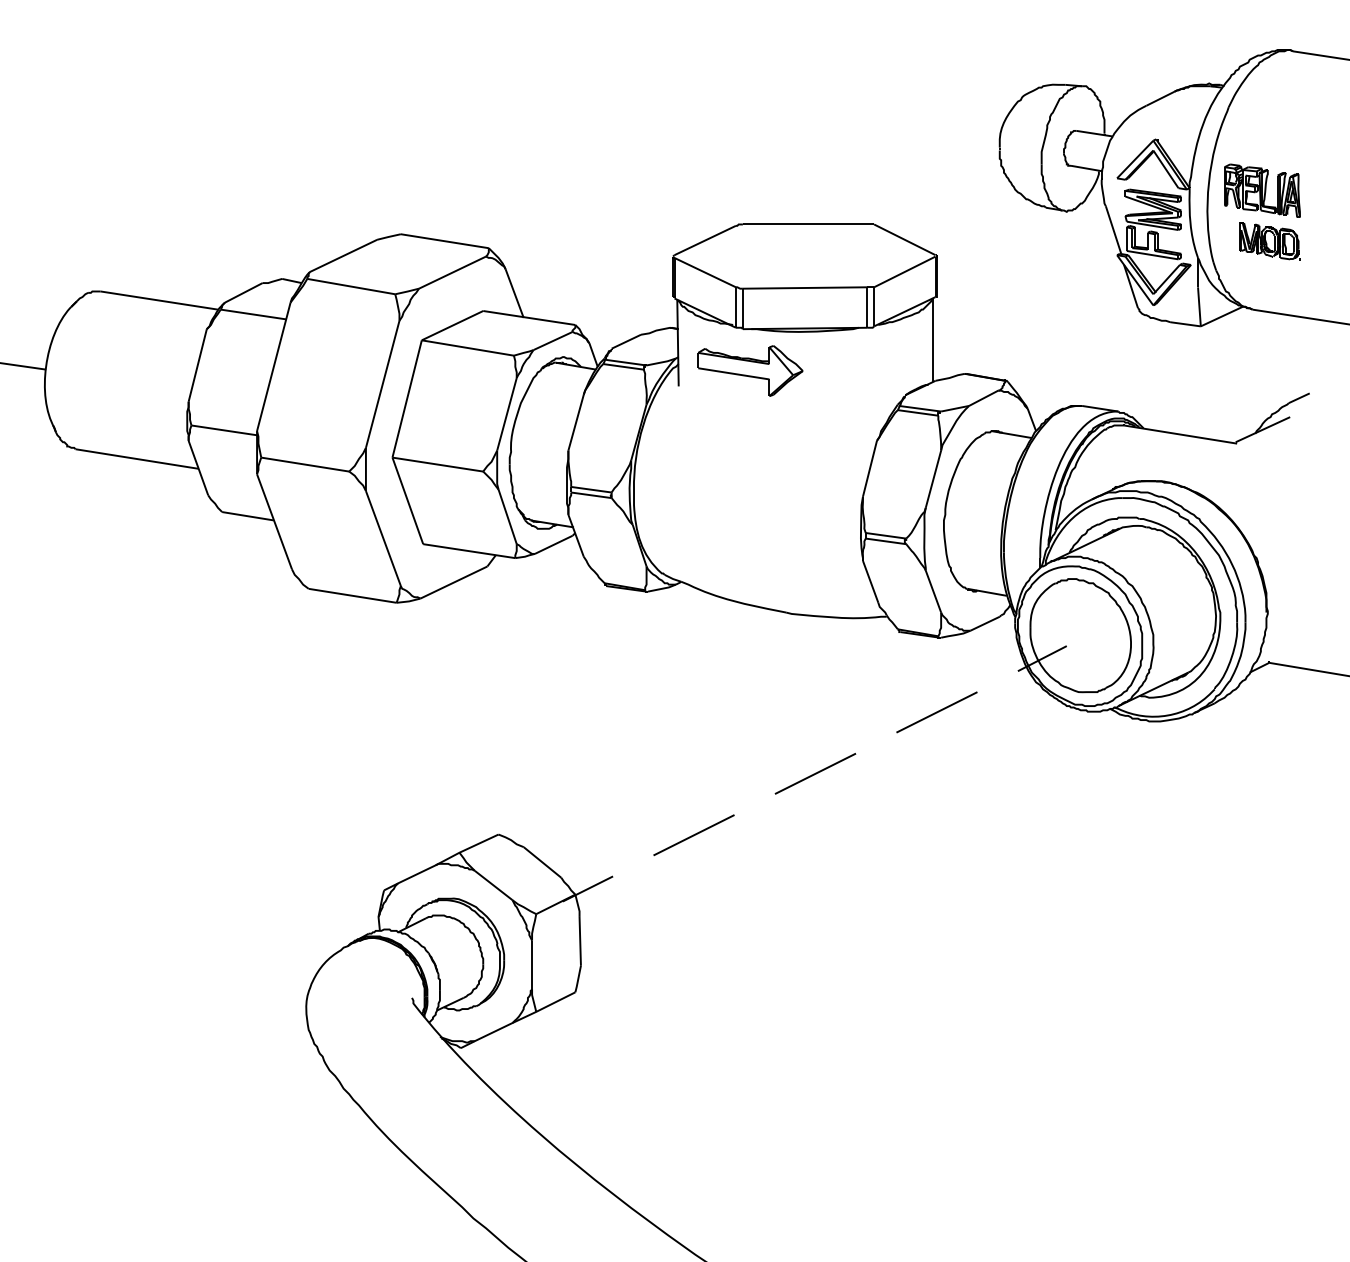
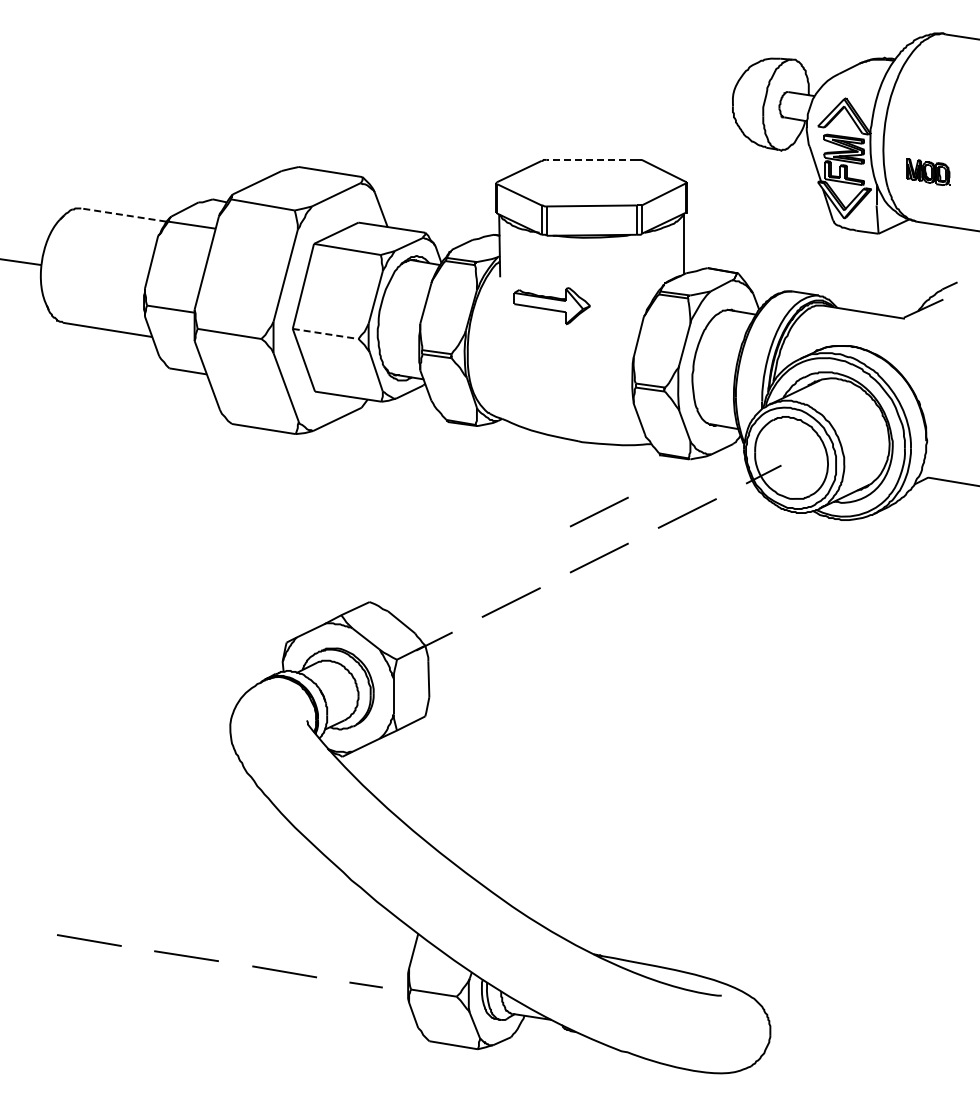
part: (1262, 190) -> (923, 135), removed
line: (804, 223) -> (591, 159), solid -> dashed
line: (158, 299) -> (123, 214), solid -> dashed
part: (749, 371) -> (551, 306), moved
line: (439, 465) -> (326, 334), solid -> dashed
line: (814, 709) -> (598, 511), added

